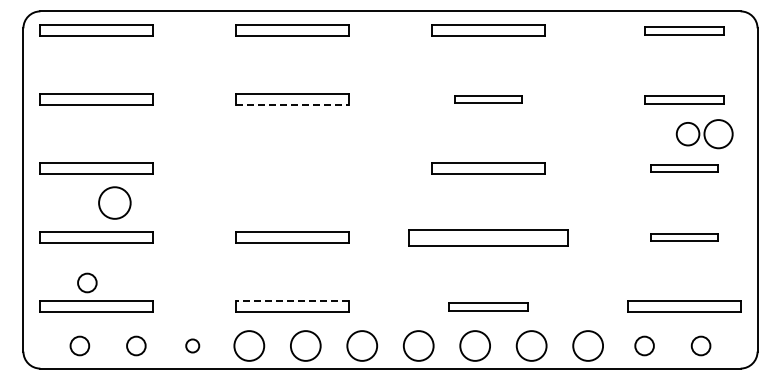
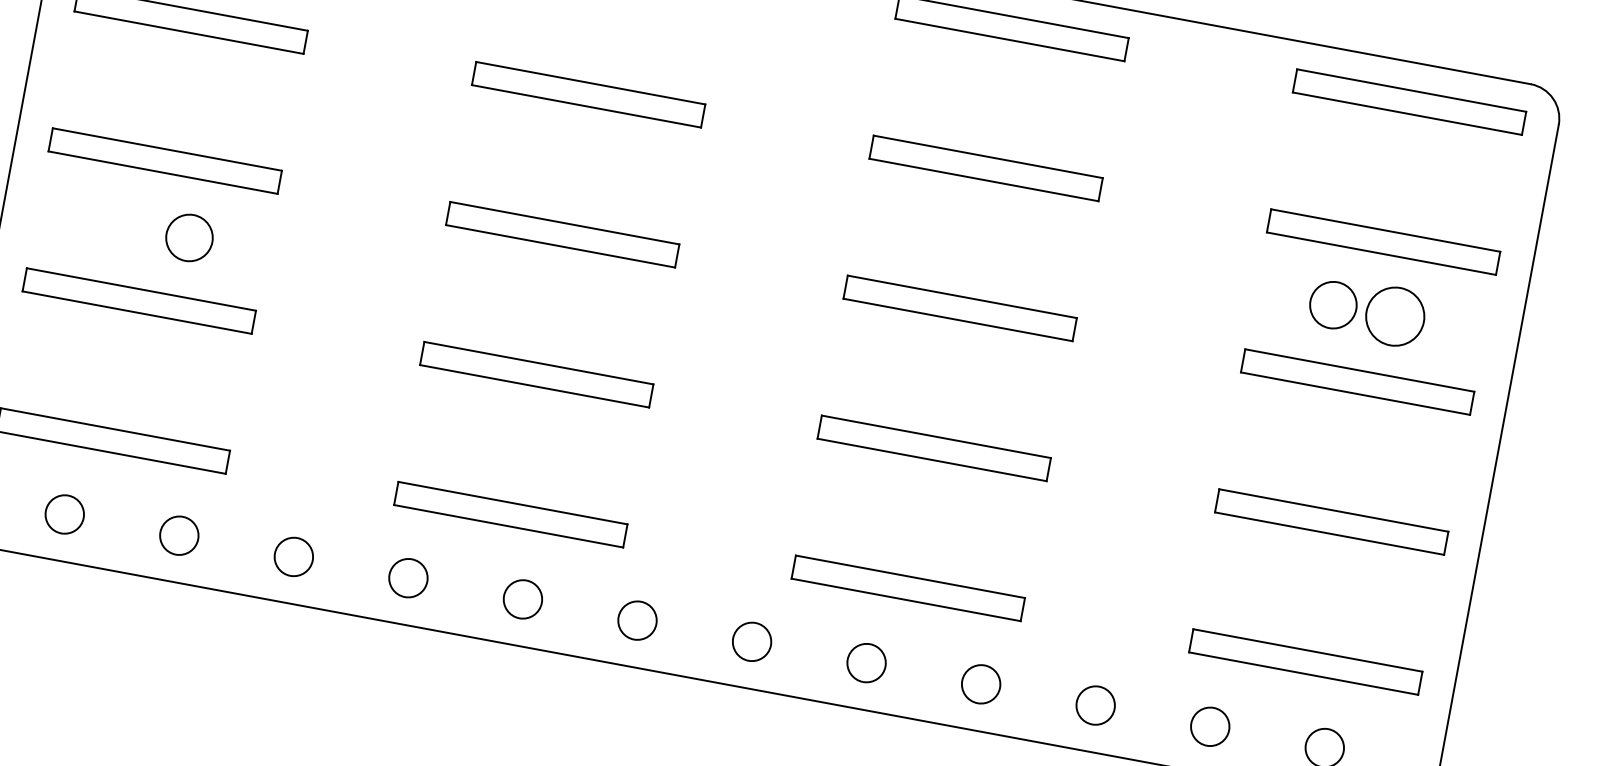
part: (684, 30) -> (1409, 101), size x1.43
part: (488, 99) -> (986, 168), size x1.67
part: (684, 99) -> (1383, 241), size x1.43
line: (293, 105) -> (588, 106), dashed -> solid
part: (704, 134) -> (1366, 312), moved
part: (292, 168) -> (562, 234), added
part: (684, 168) -> (1357, 381), size x1.67
circle: (114, 203) -> (188, 238), size x0.71
part: (488, 237) -> (934, 448), size x0.71
part: (684, 237) -> (1331, 521), size x1.67
circle: (87, 282) -> (104, 388), removed
line: (292, 300) -> (513, 502), dashed -> solid
part: (488, 306) -> (908, 587), size x1.43
circle: (192, 345) -> (293, 555), size x1.43
circle: (249, 345) -> (408, 577), size x0.62
circle: (305, 345) -> (522, 598), size x0.62
circle: (361, 345) -> (636, 619), size x0.62
circle: (418, 345) -> (751, 640), size x0.62
circle: (474, 345) -> (865, 661), size x0.62
circle: (531, 345) -> (980, 683), size x0.62
circle: (587, 345) -> (1094, 704), size x0.62

